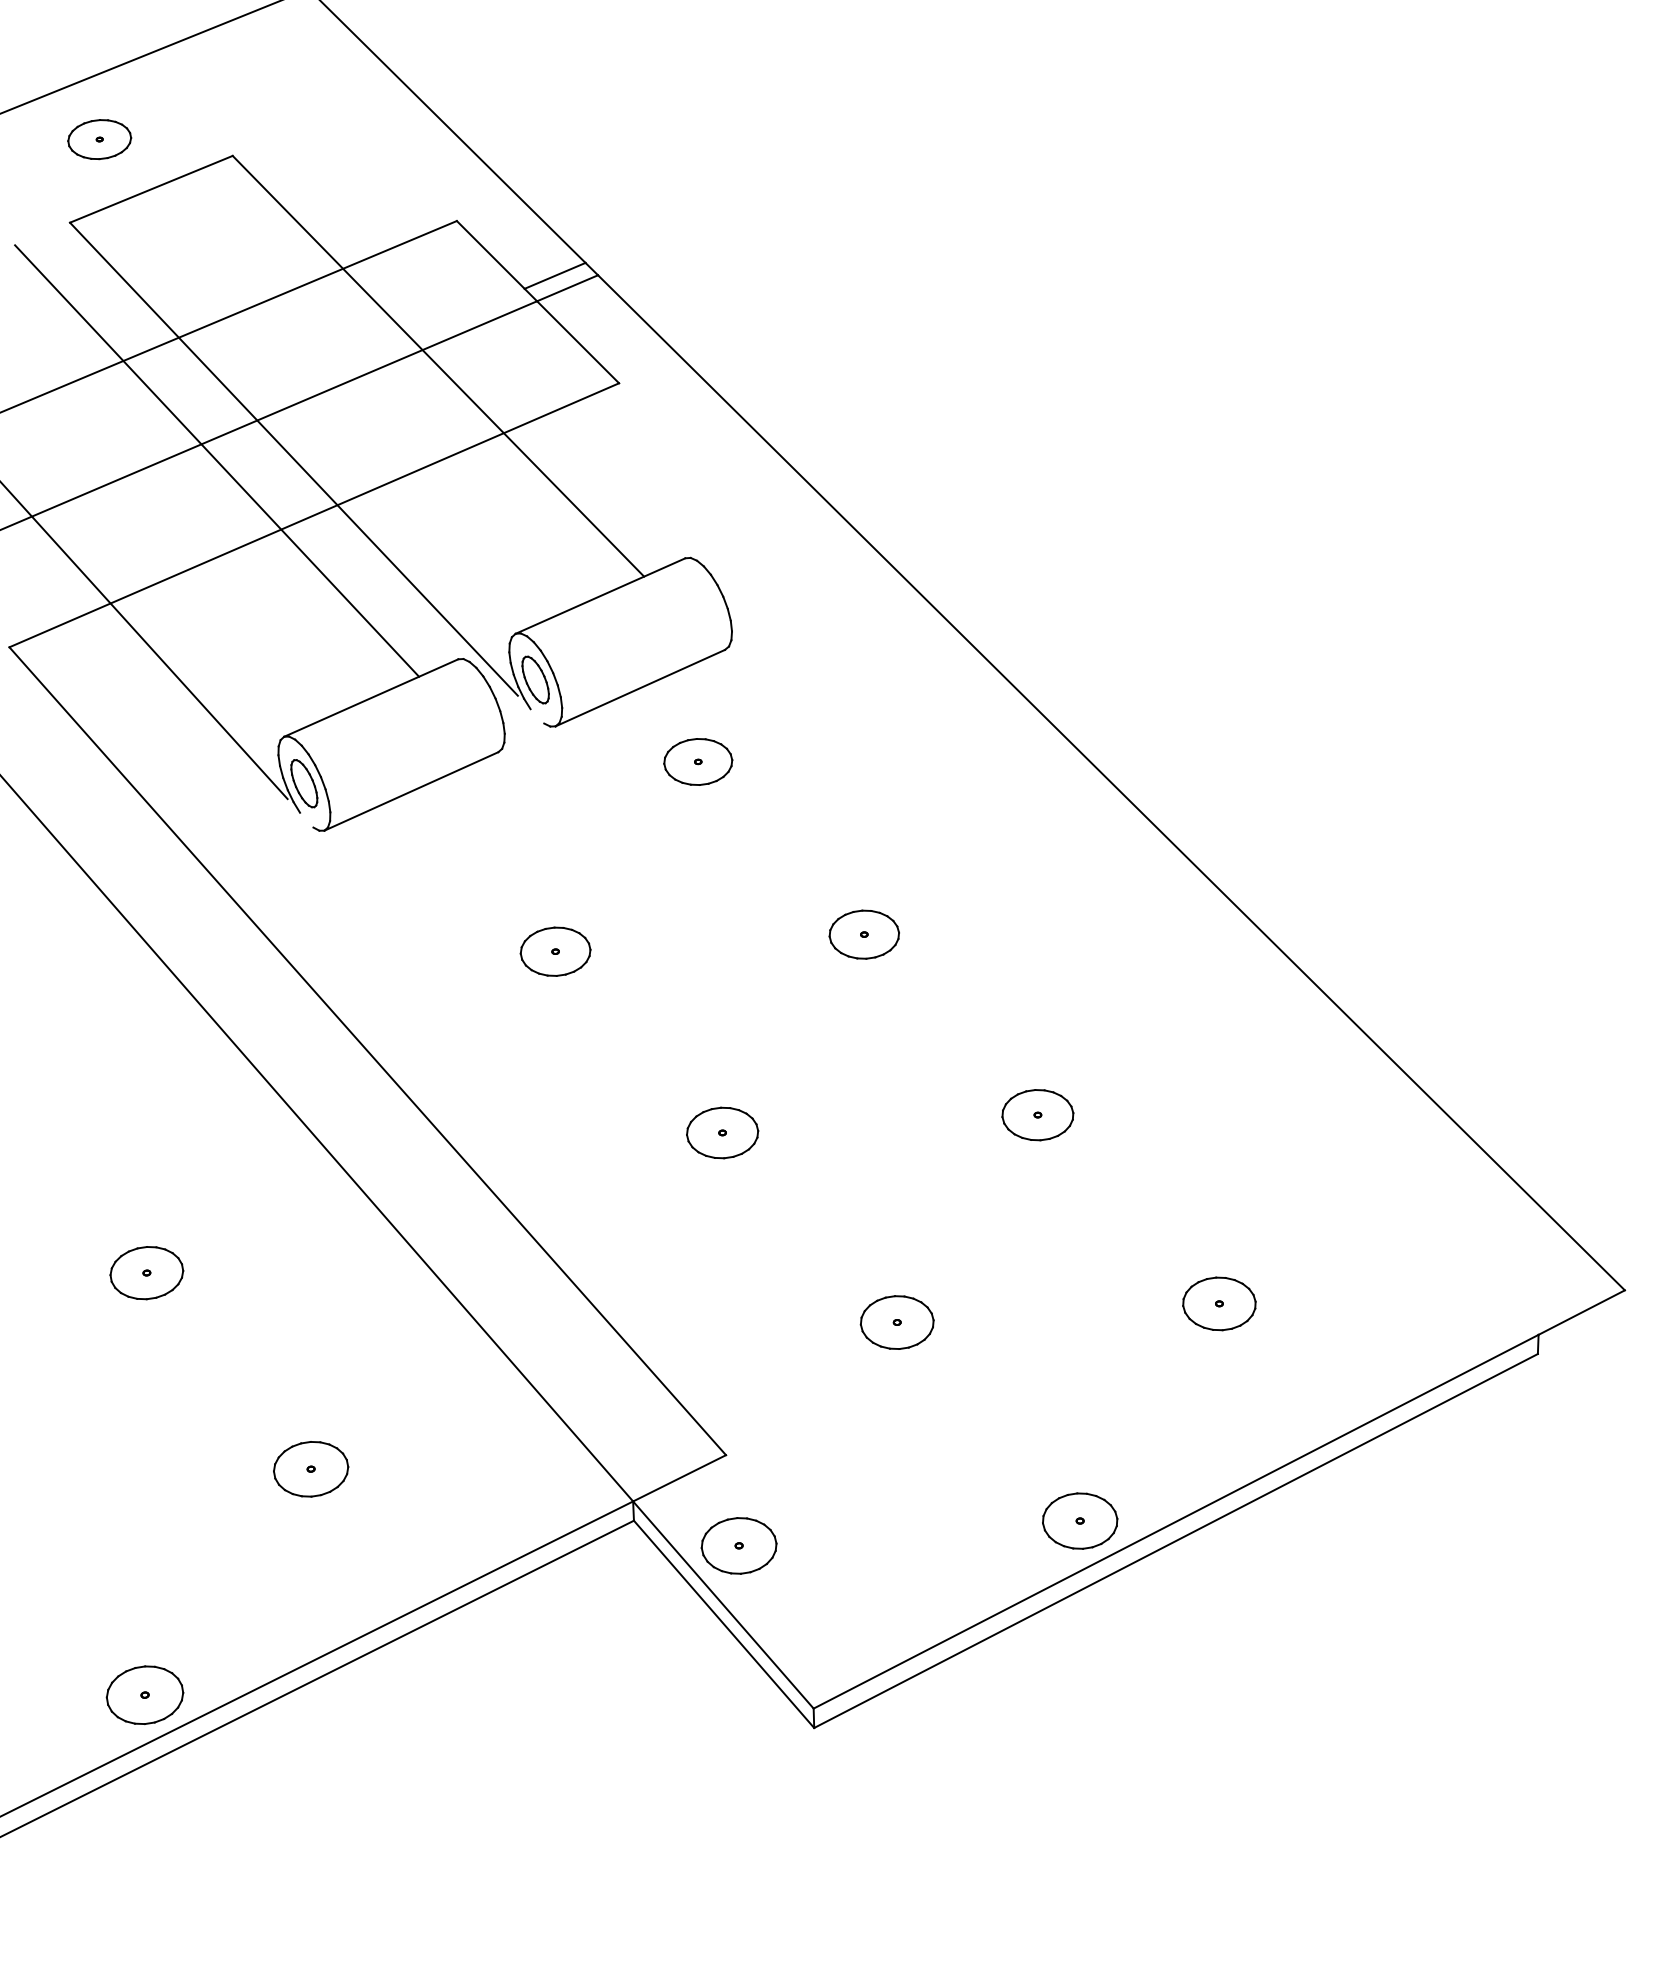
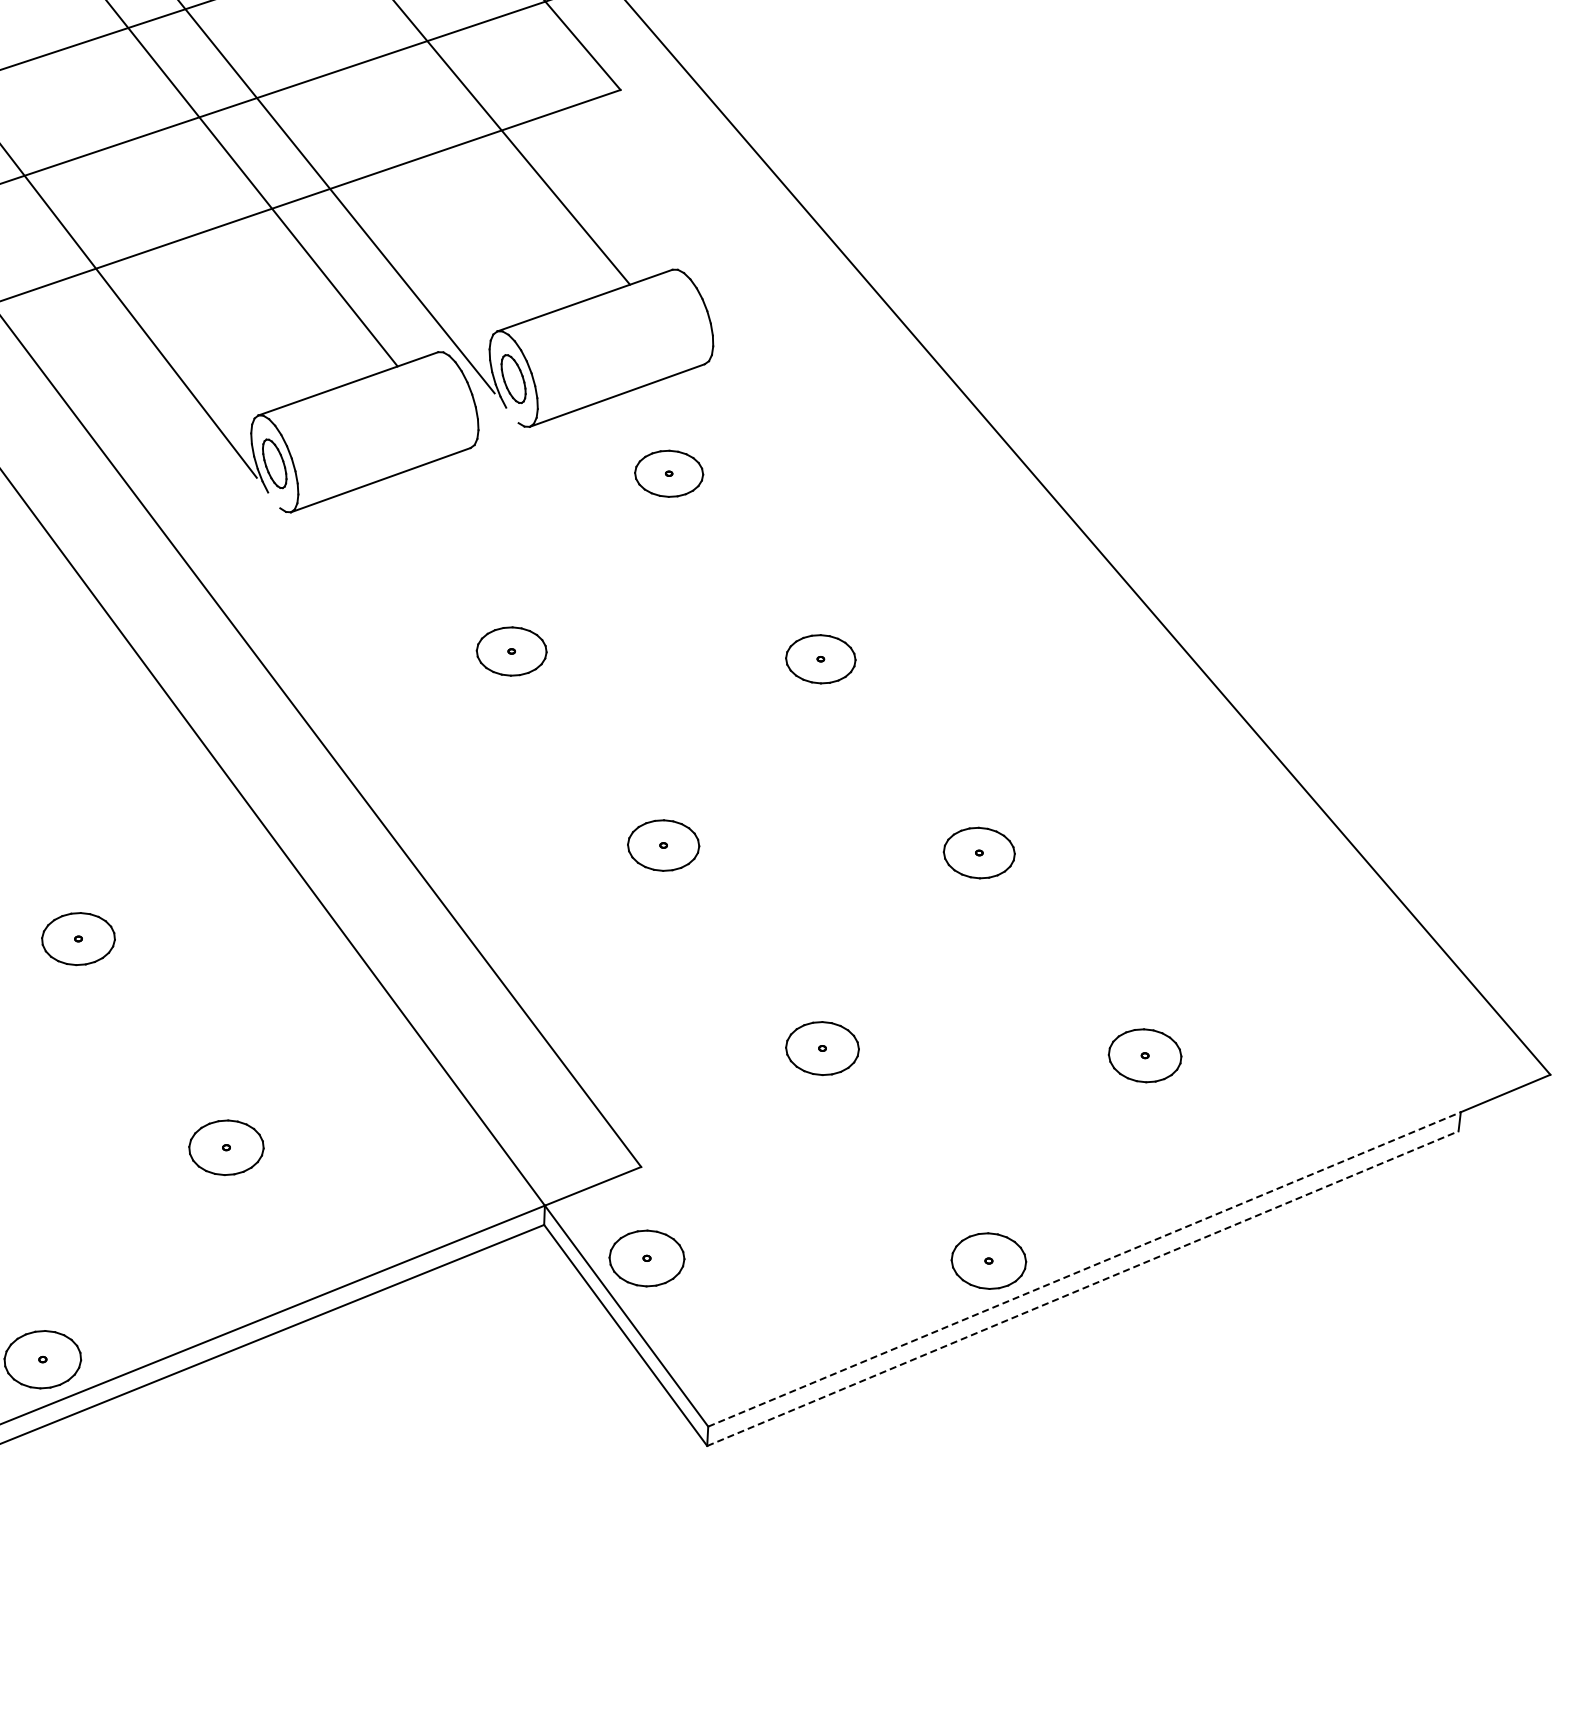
line: (1176, 1521) -> (1084, 1269), solid -> dashed
line: (1176, 1540) -> (1083, 1288), solid -> dashed

